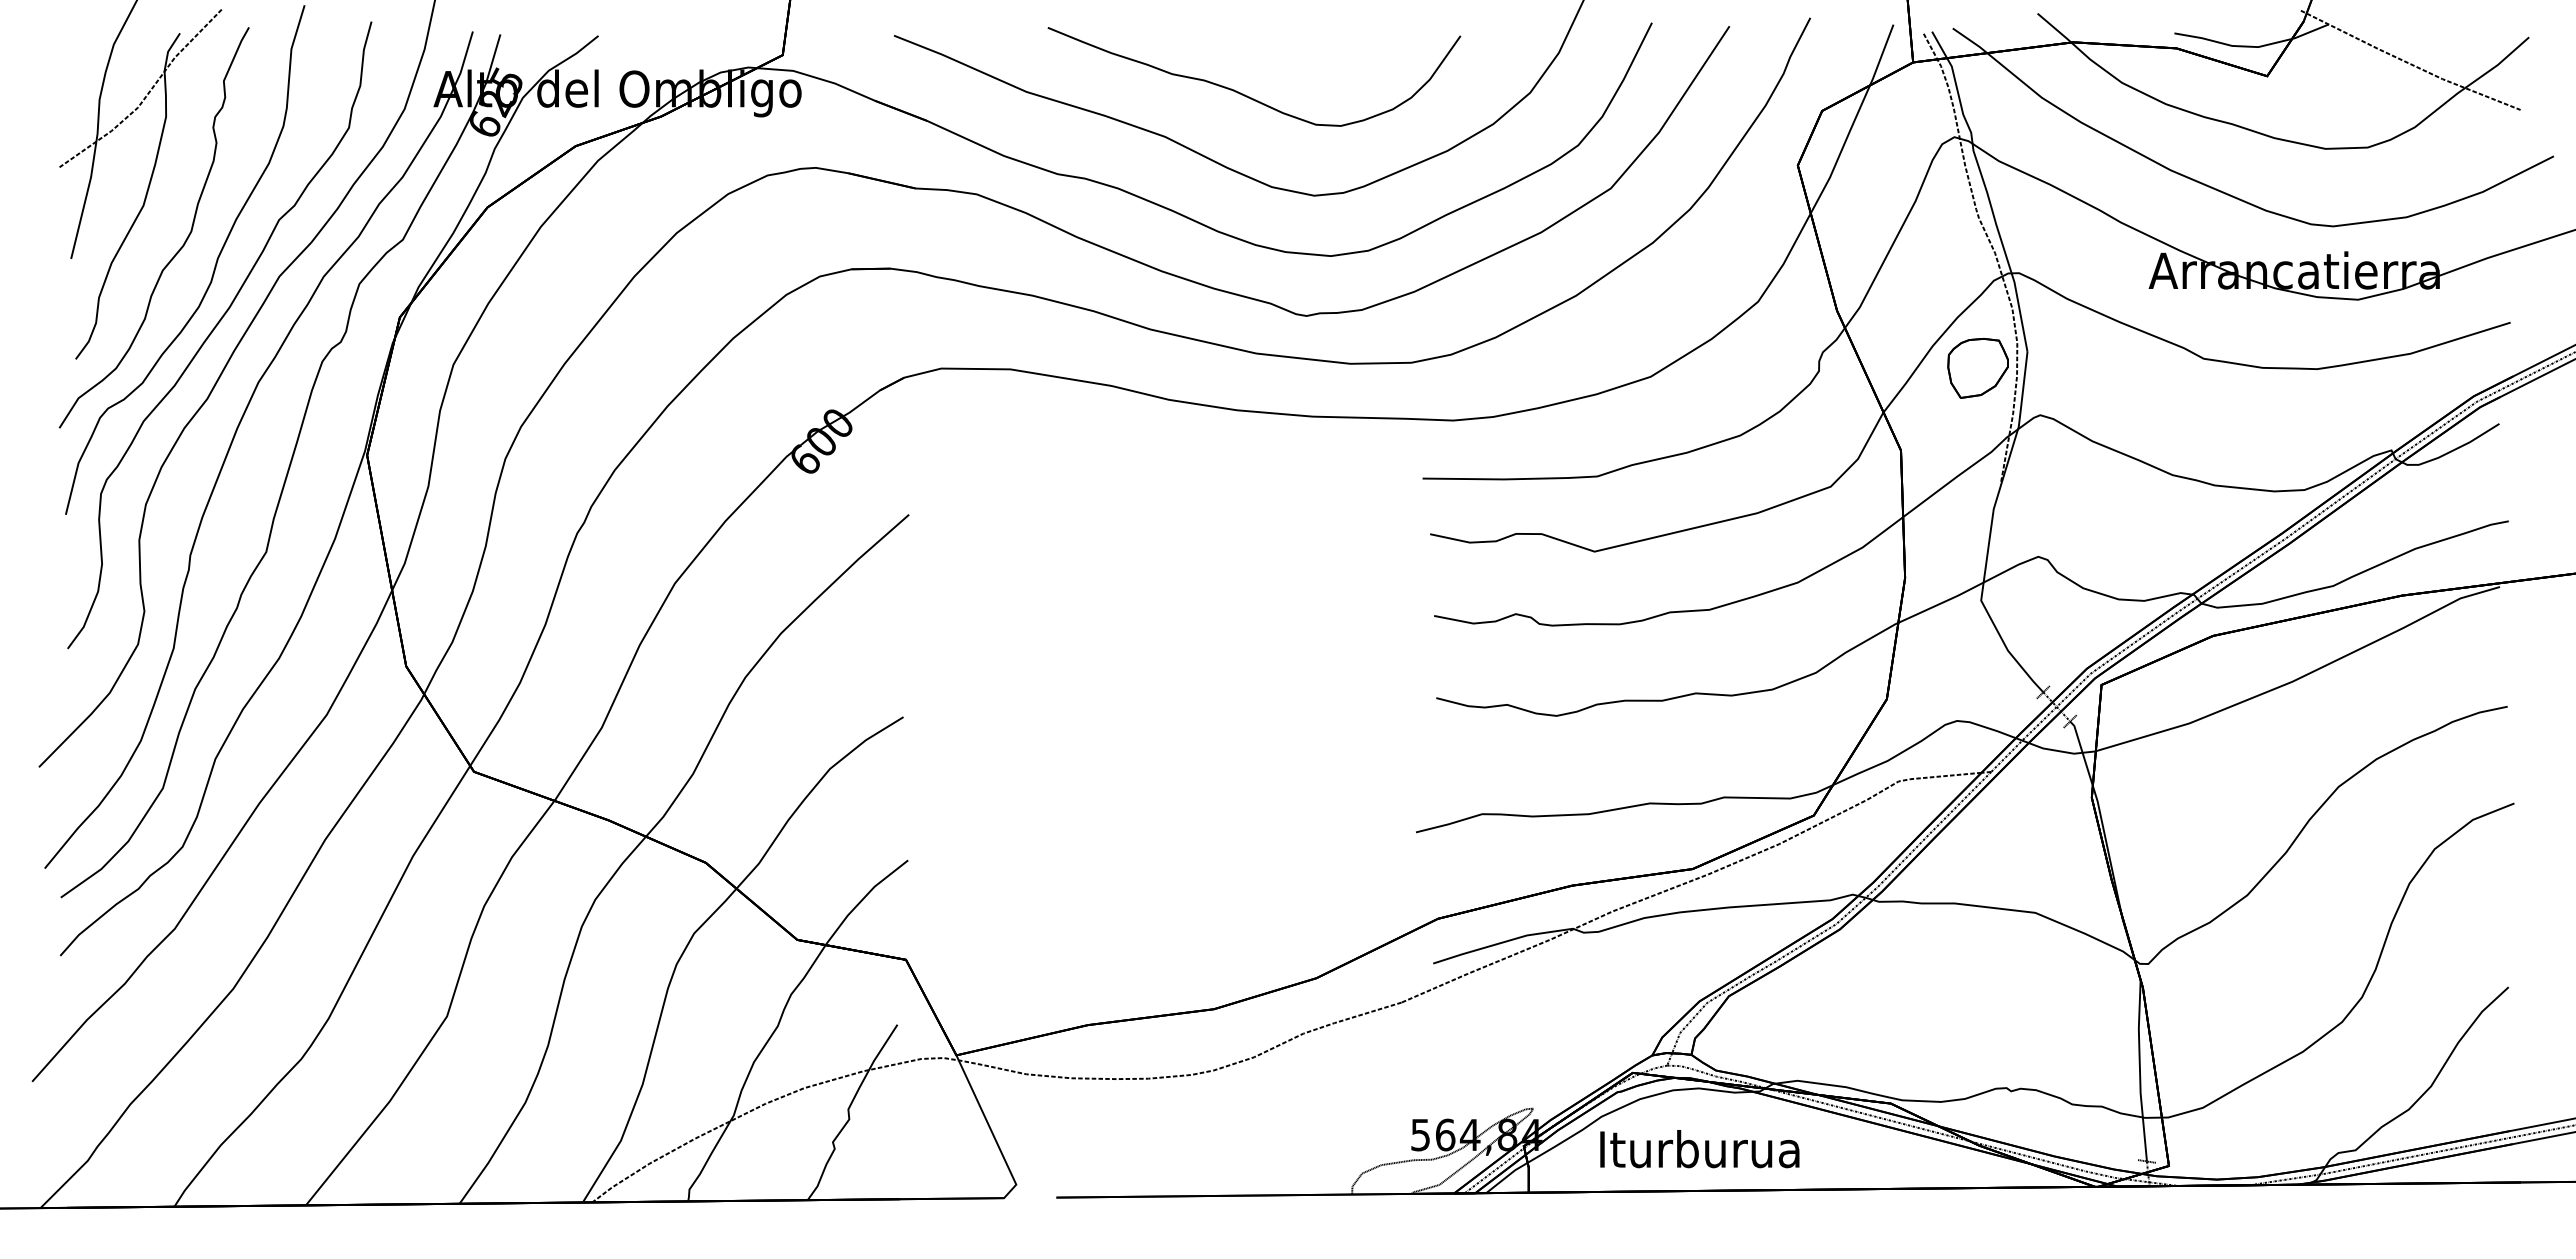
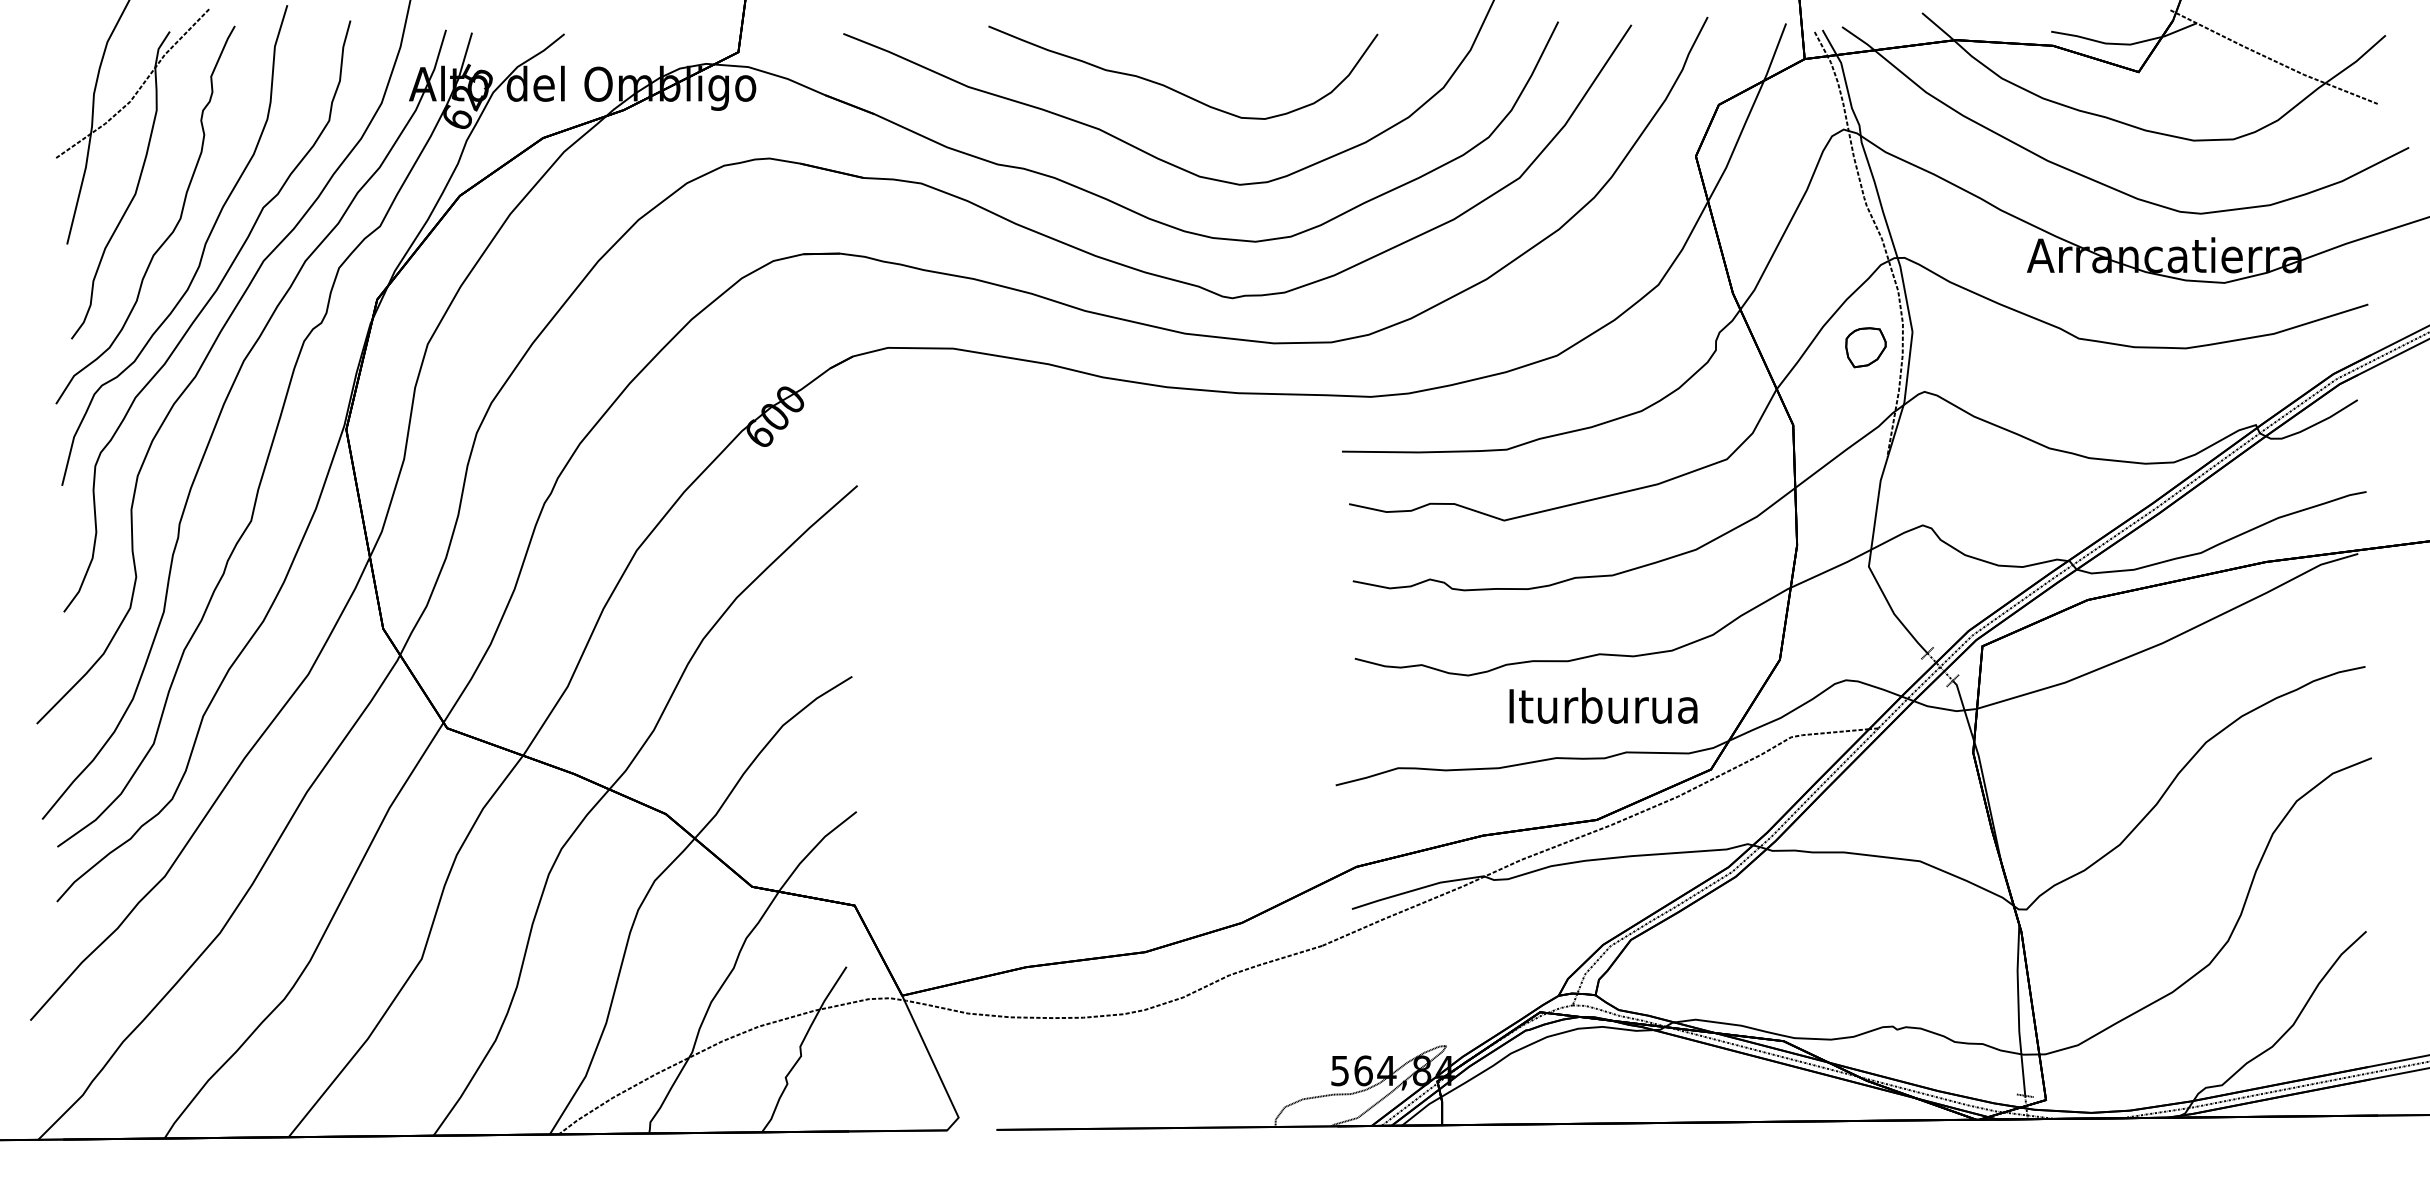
part: (1977, 368) -> (1865, 347), size x0.7
text: (1699, 1149) -> (1603, 706), moved

